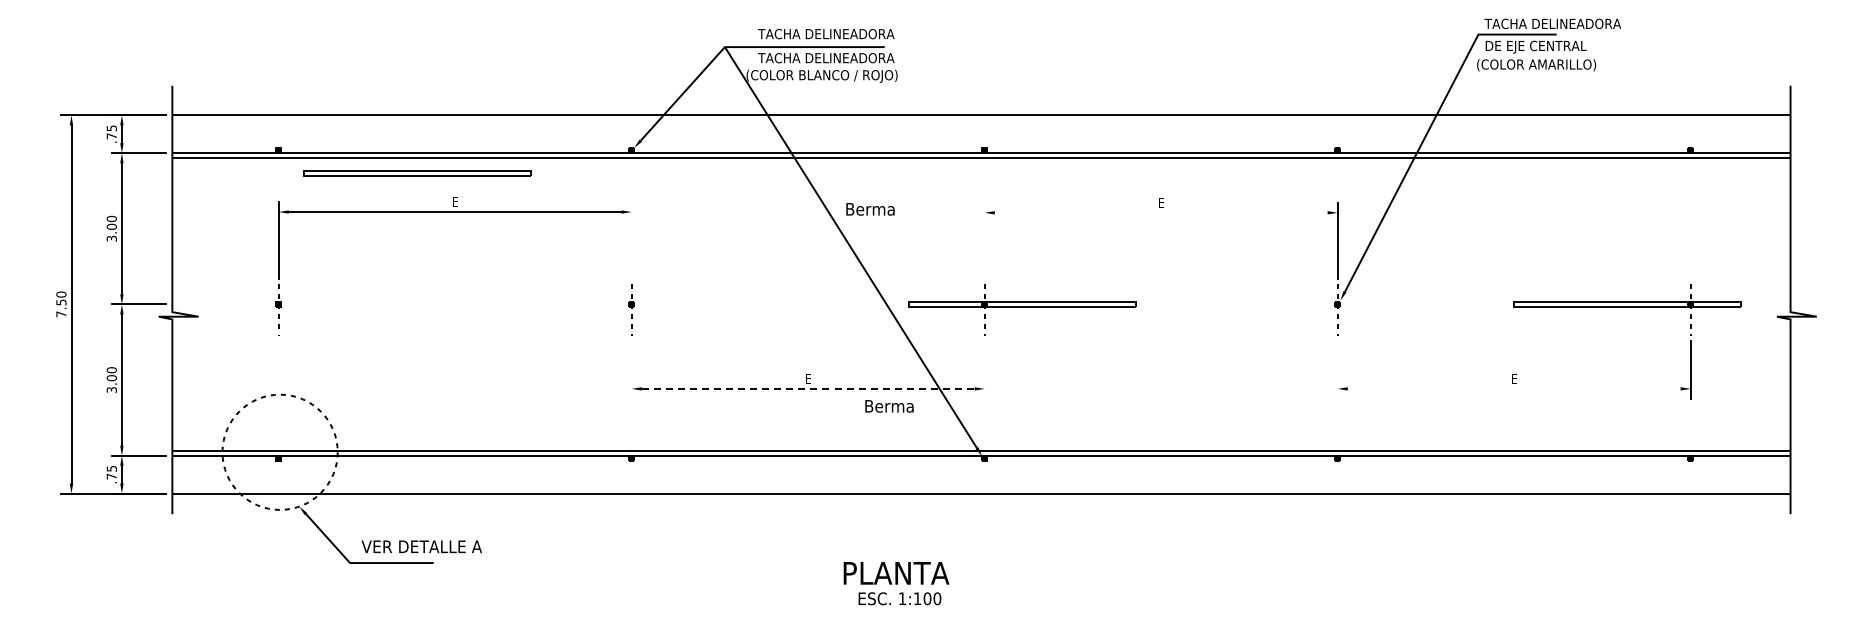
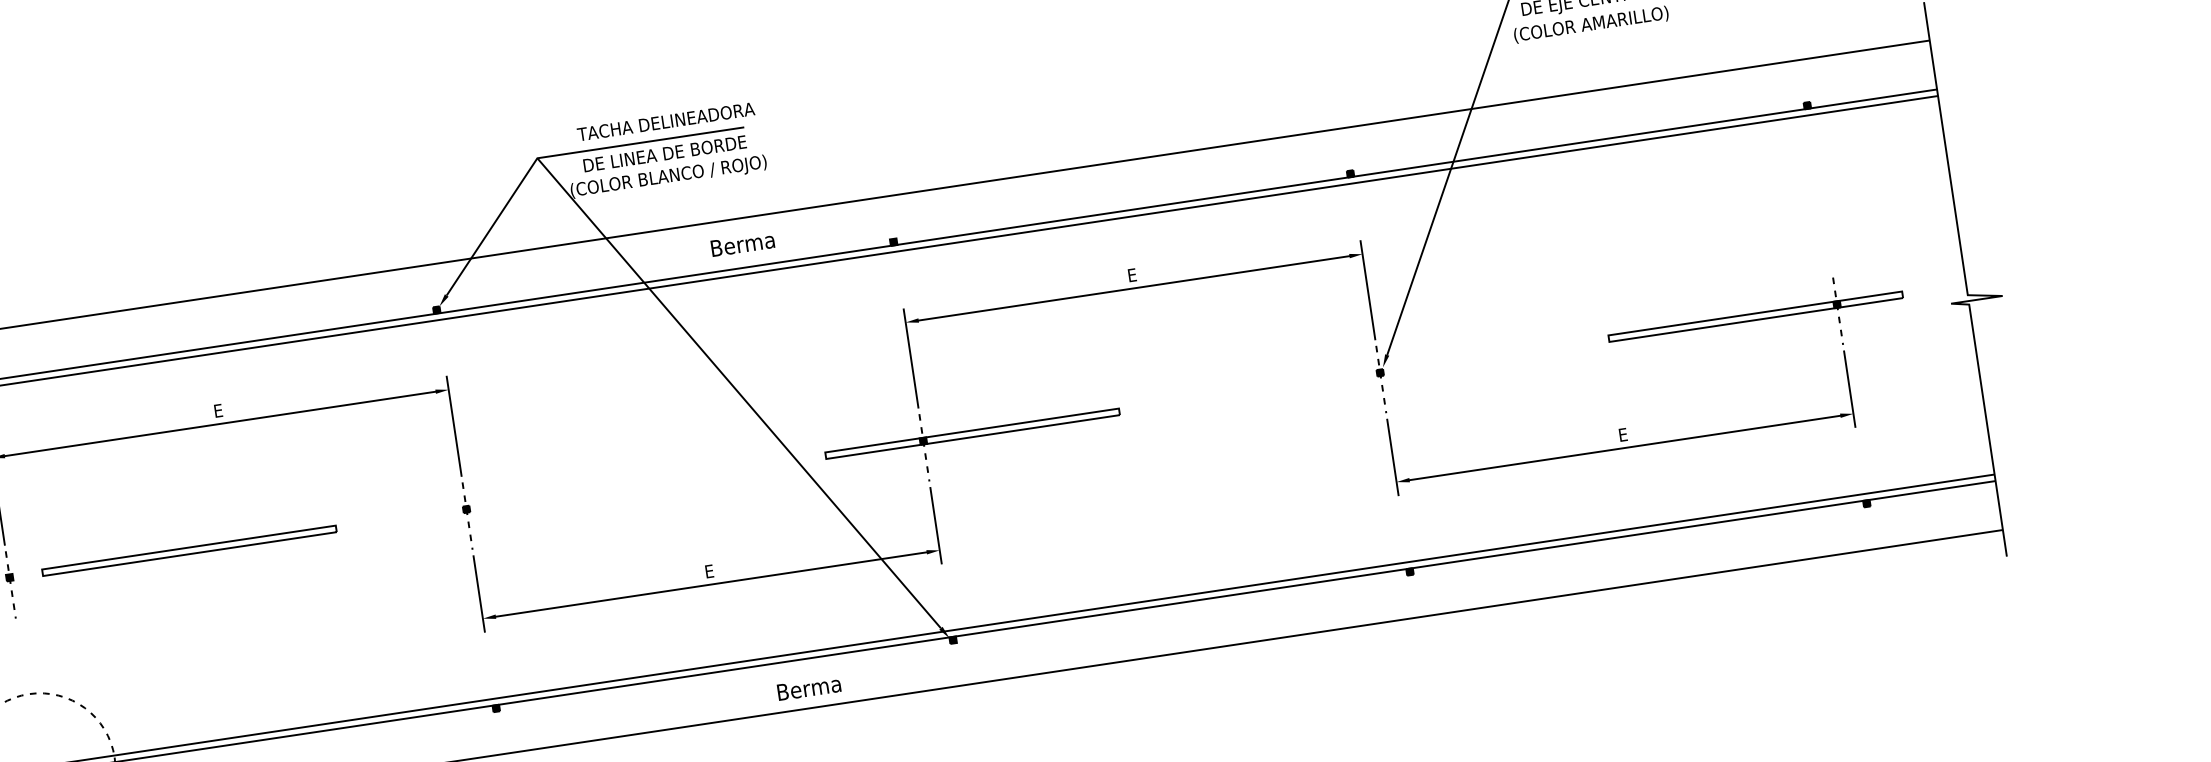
text: (826, 58) -> (671, 153), TACHA DELINEADORA -> DE LINEA DE BORDE
part: (417, 173) -> (189, 550), moved
text: (870, 209) -> (742, 244), moved
line: (1160, 212) -> (1133, 288), added
line: (631, 239) -> (453, 425), added
line: (984, 240) -> (910, 358), added
line: (631, 369) -> (478, 593), added
line: (984, 369) -> (935, 525), added
line: (1337, 369) -> (1392, 457), added
line: (808, 388) -> (711, 583), dashed -> solid
line: (1513, 388) -> (1624, 447), added
text: (889, 406) -> (809, 688), moved

